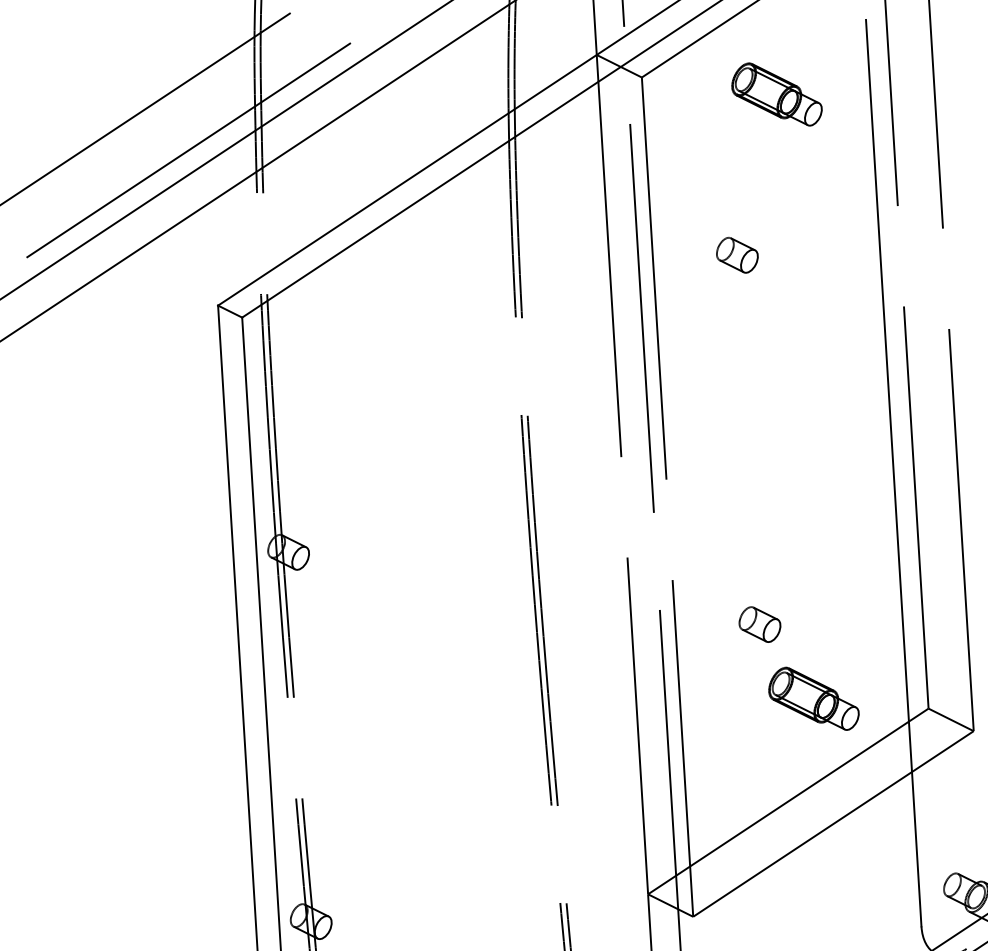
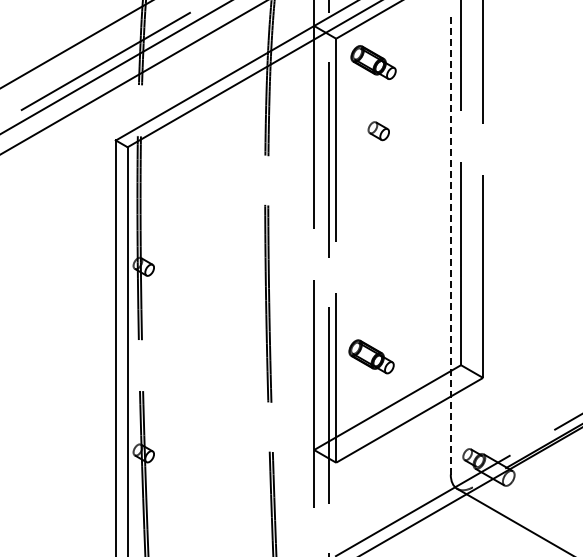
part: (776, 94) -> (373, 62), moved
line: (893, 472) -> (450, 245), solid -> dashed
part: (759, 624) -> (378, 317), removed
part: (813, 698) -> (371, 356), moved

